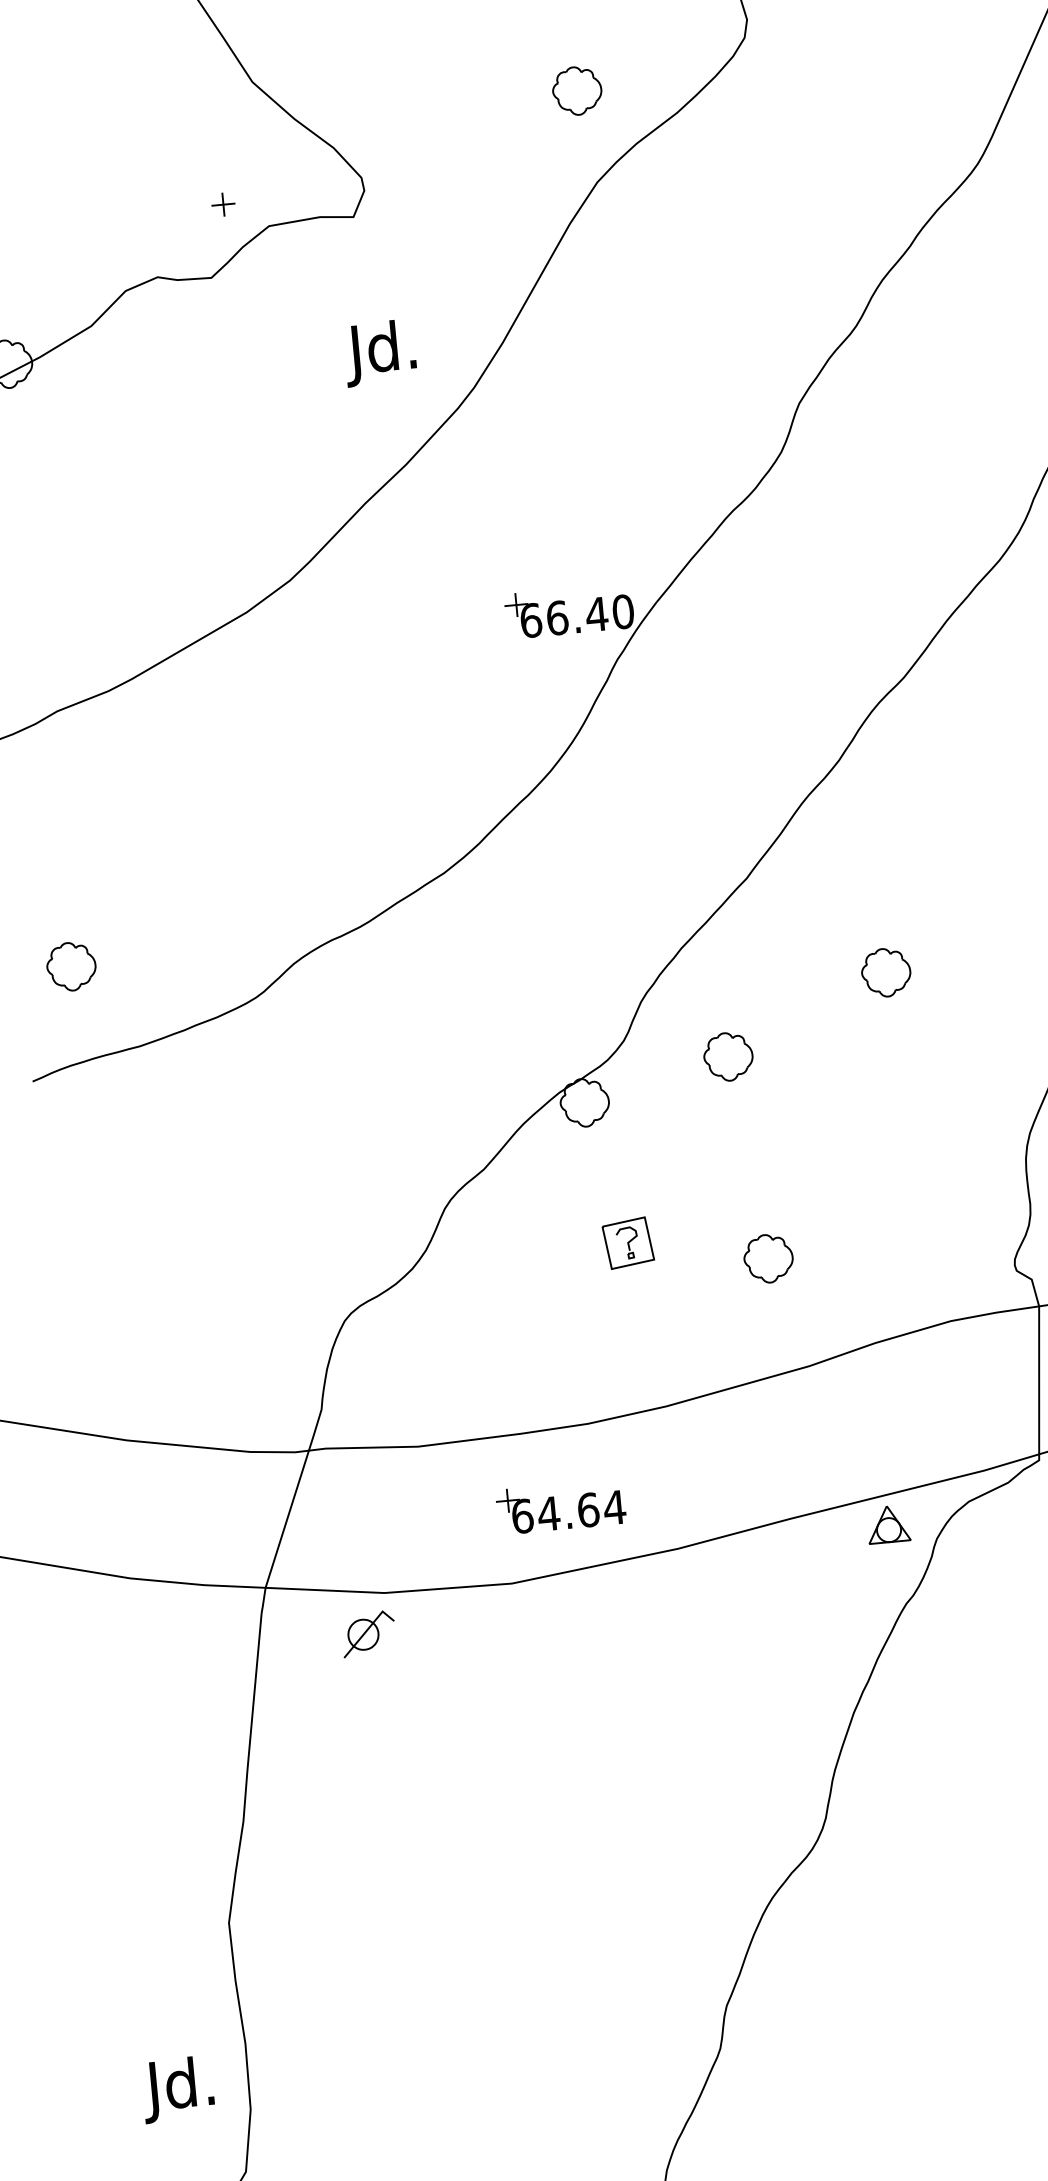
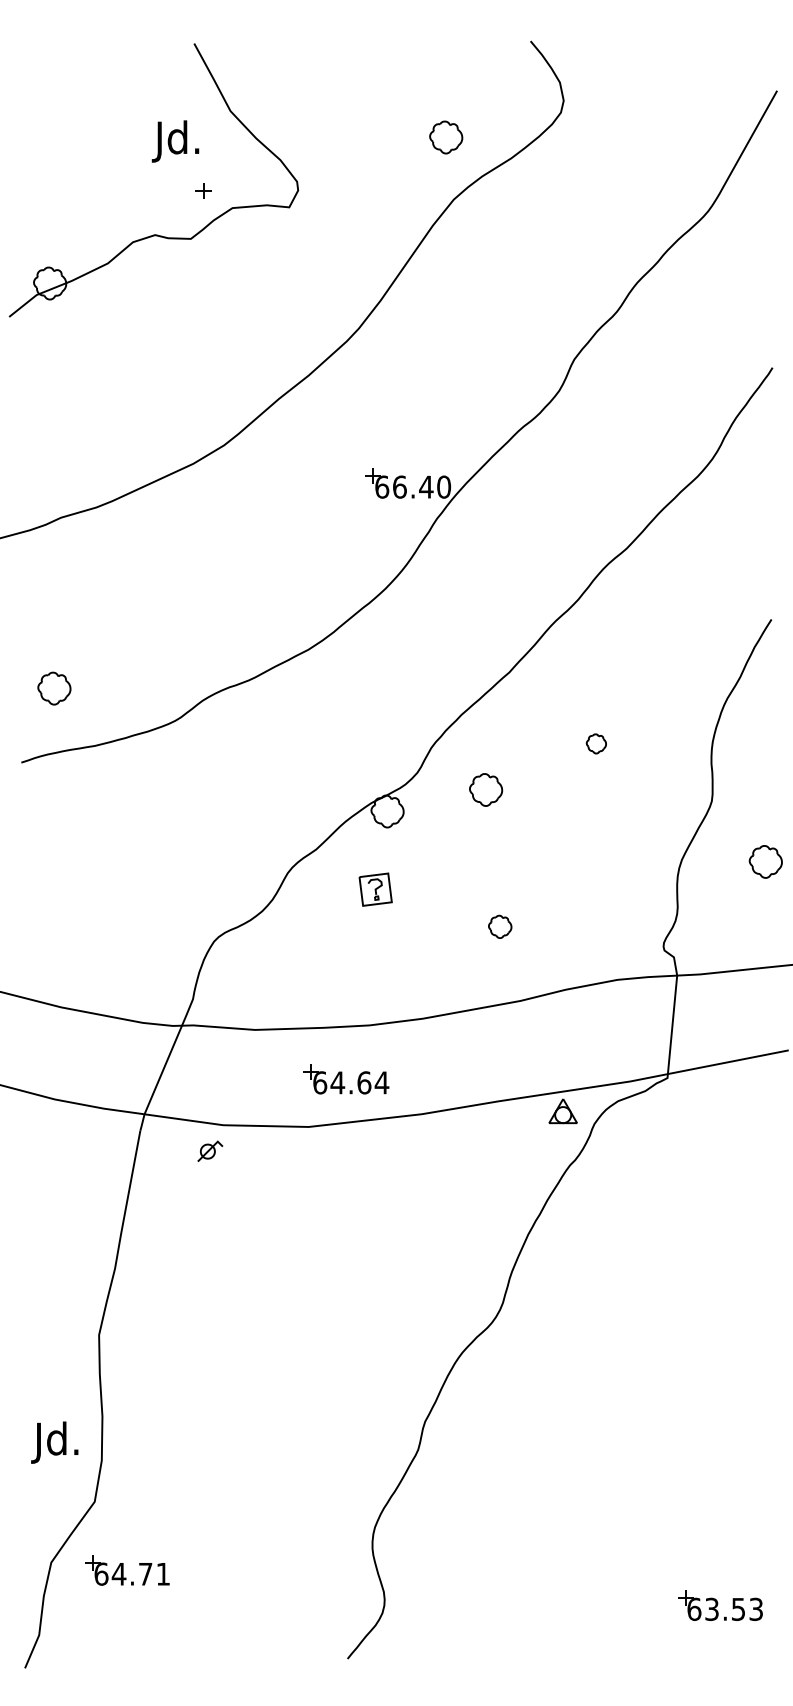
text: (380, 352) -> (175, 141), moved
part: (886, 972) -> (596, 743), size x0.6
part: (628, 1242) -> (375, 889), moved
part: (769, 1258) -> (500, 926), size x0.7
part: (369, 1633) -> (210, 1151), size x0.7

